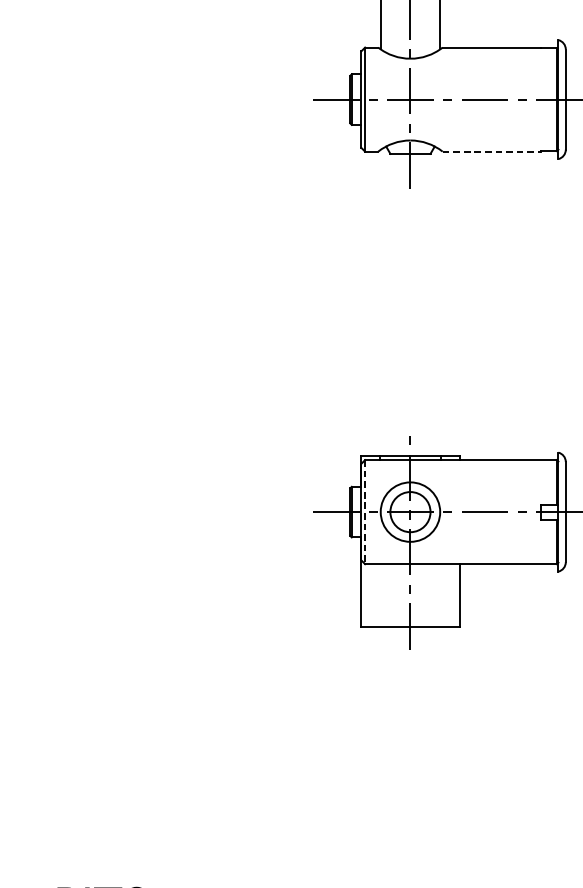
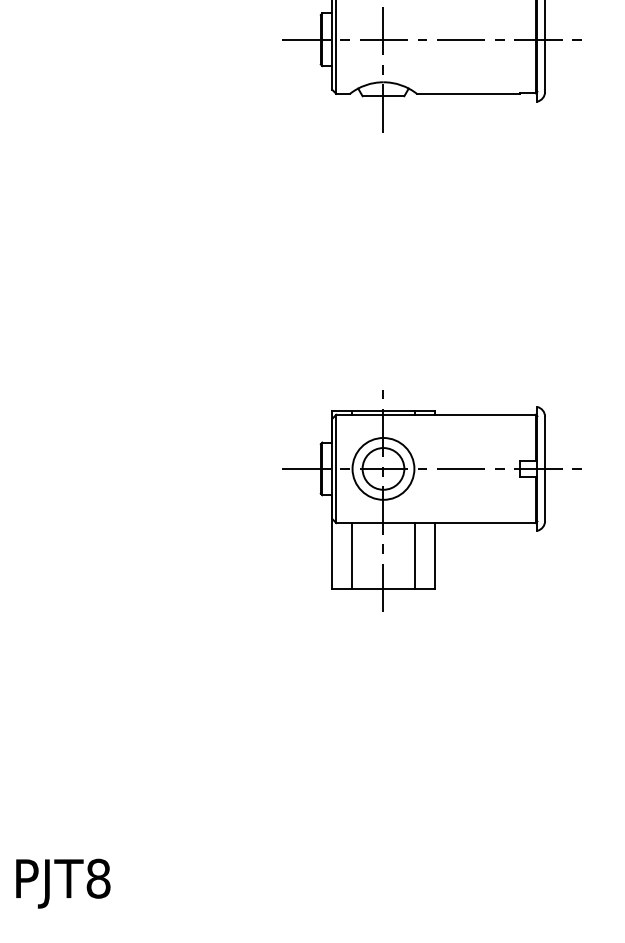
line: (492, 151) -> (468, 93), dashed -> solid
line: (365, 512) -> (336, 469), dashed -> solid
line: (379, 595) -> (351, 555), added
line: (441, 595) -> (415, 555), added

